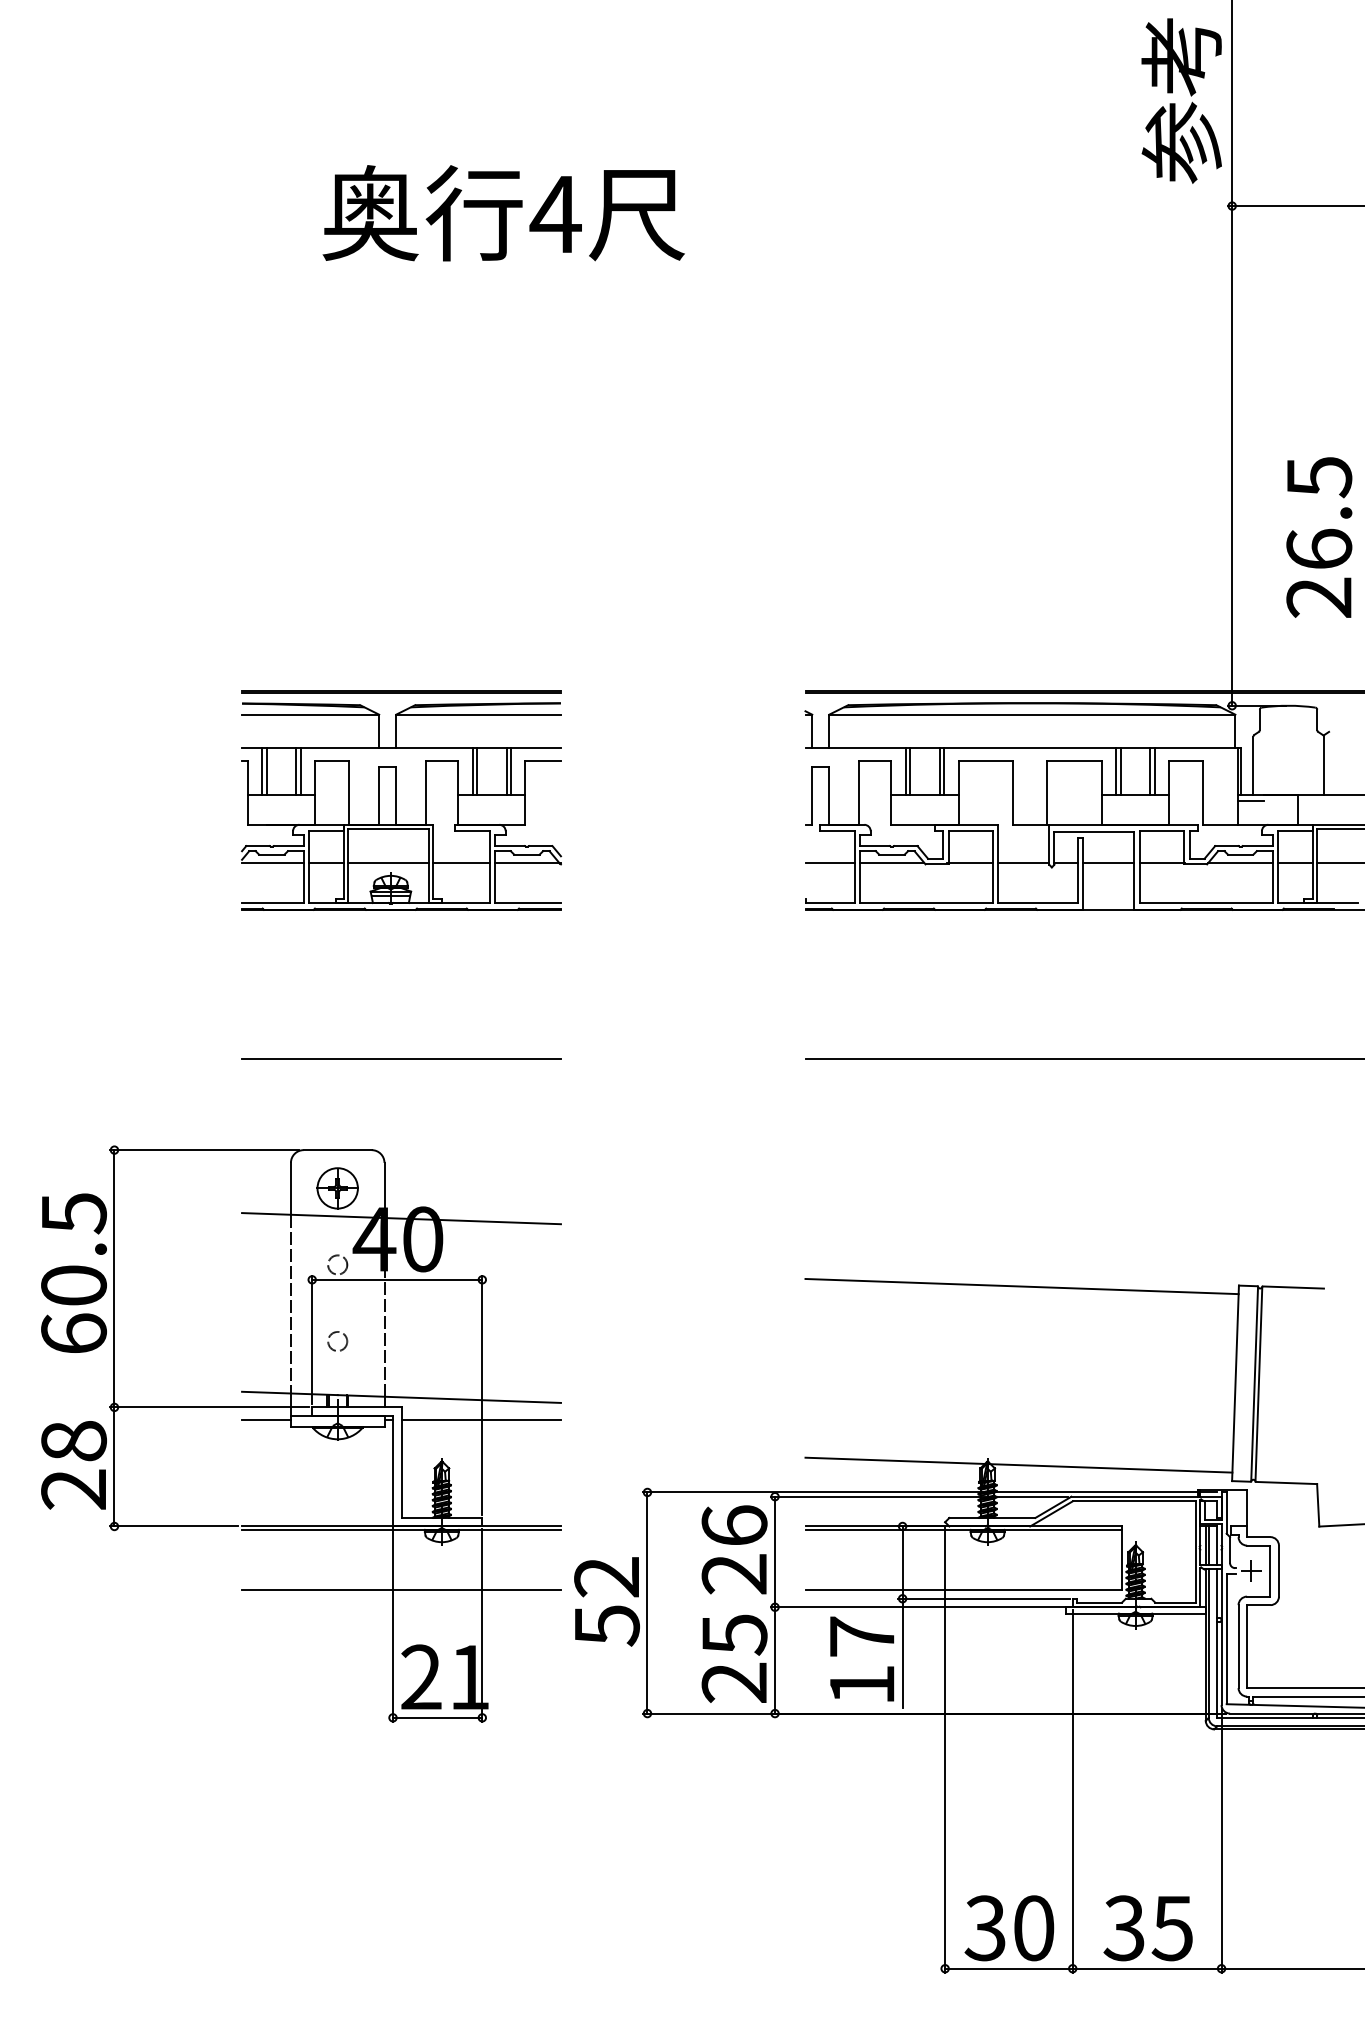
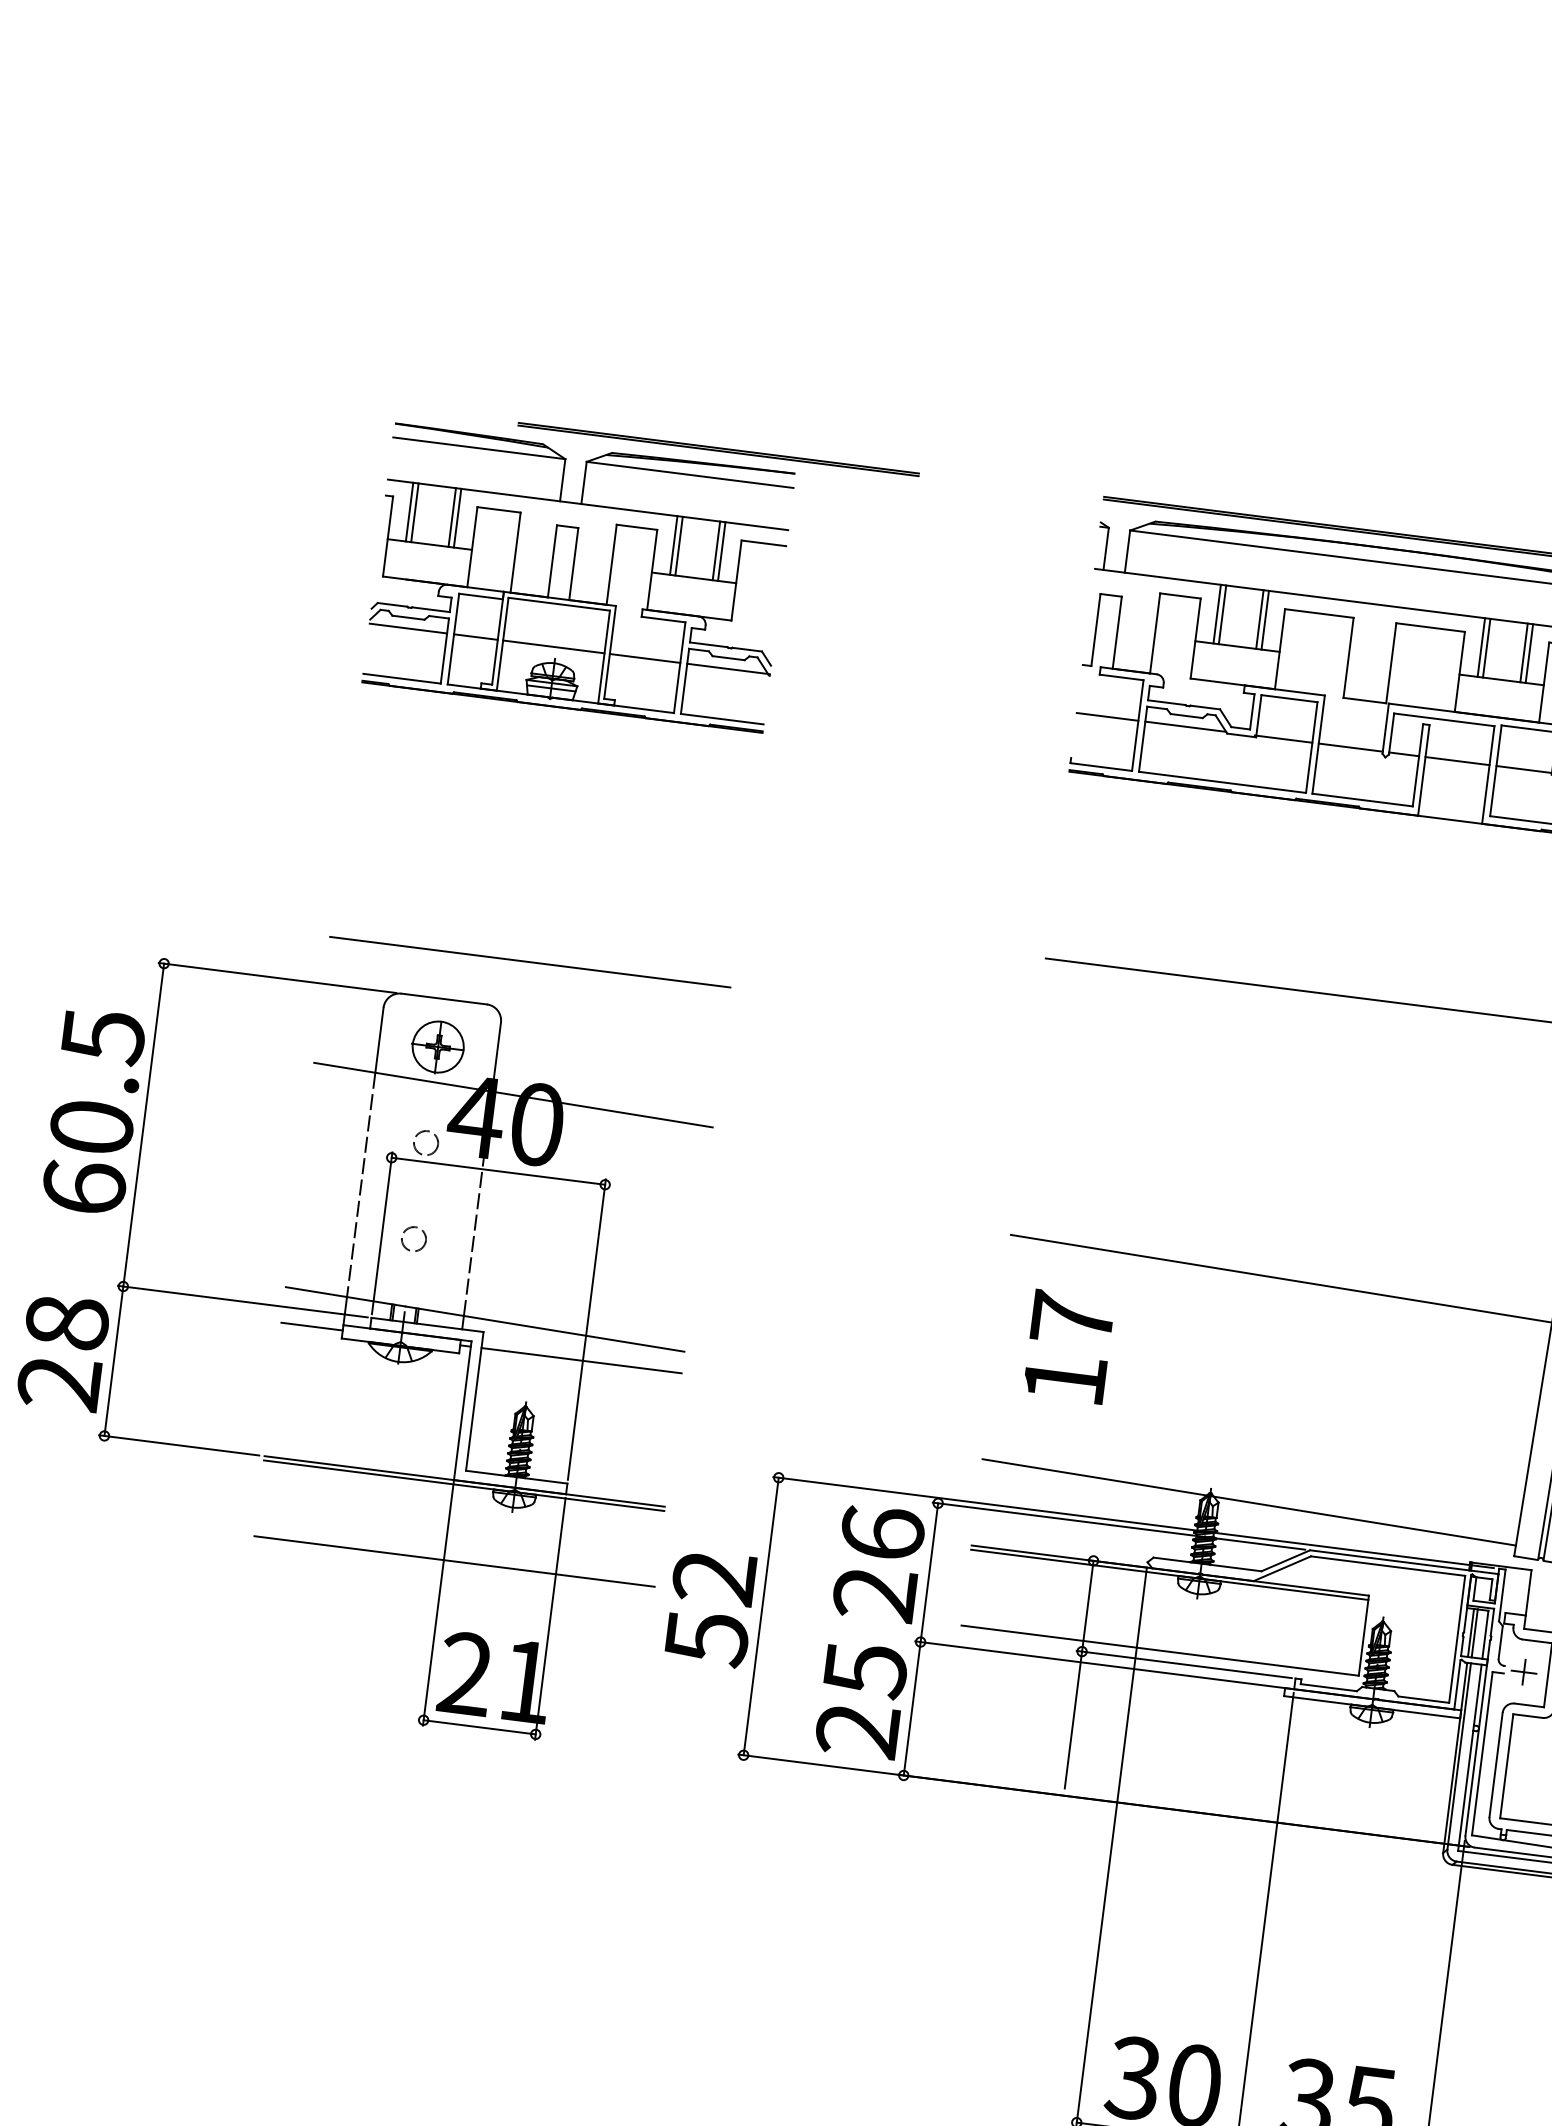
line: (401, 691) -> (718, 448), moved
line: (401, 1058) -> (530, 961), moved
text: (862, 1658) -> (1069, 1346), moved

